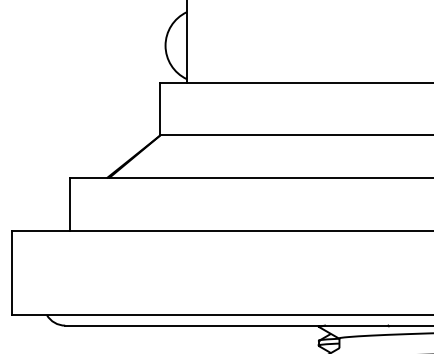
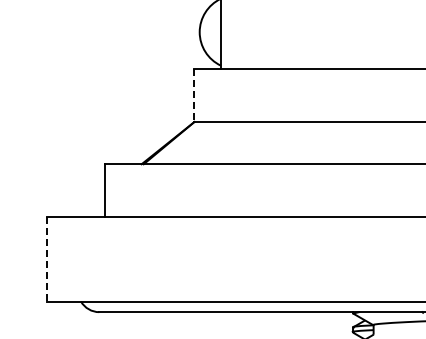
line: (160, 109) -> (194, 96), solid -> dashed
line: (12, 273) -> (46, 260), solid -> dashed

